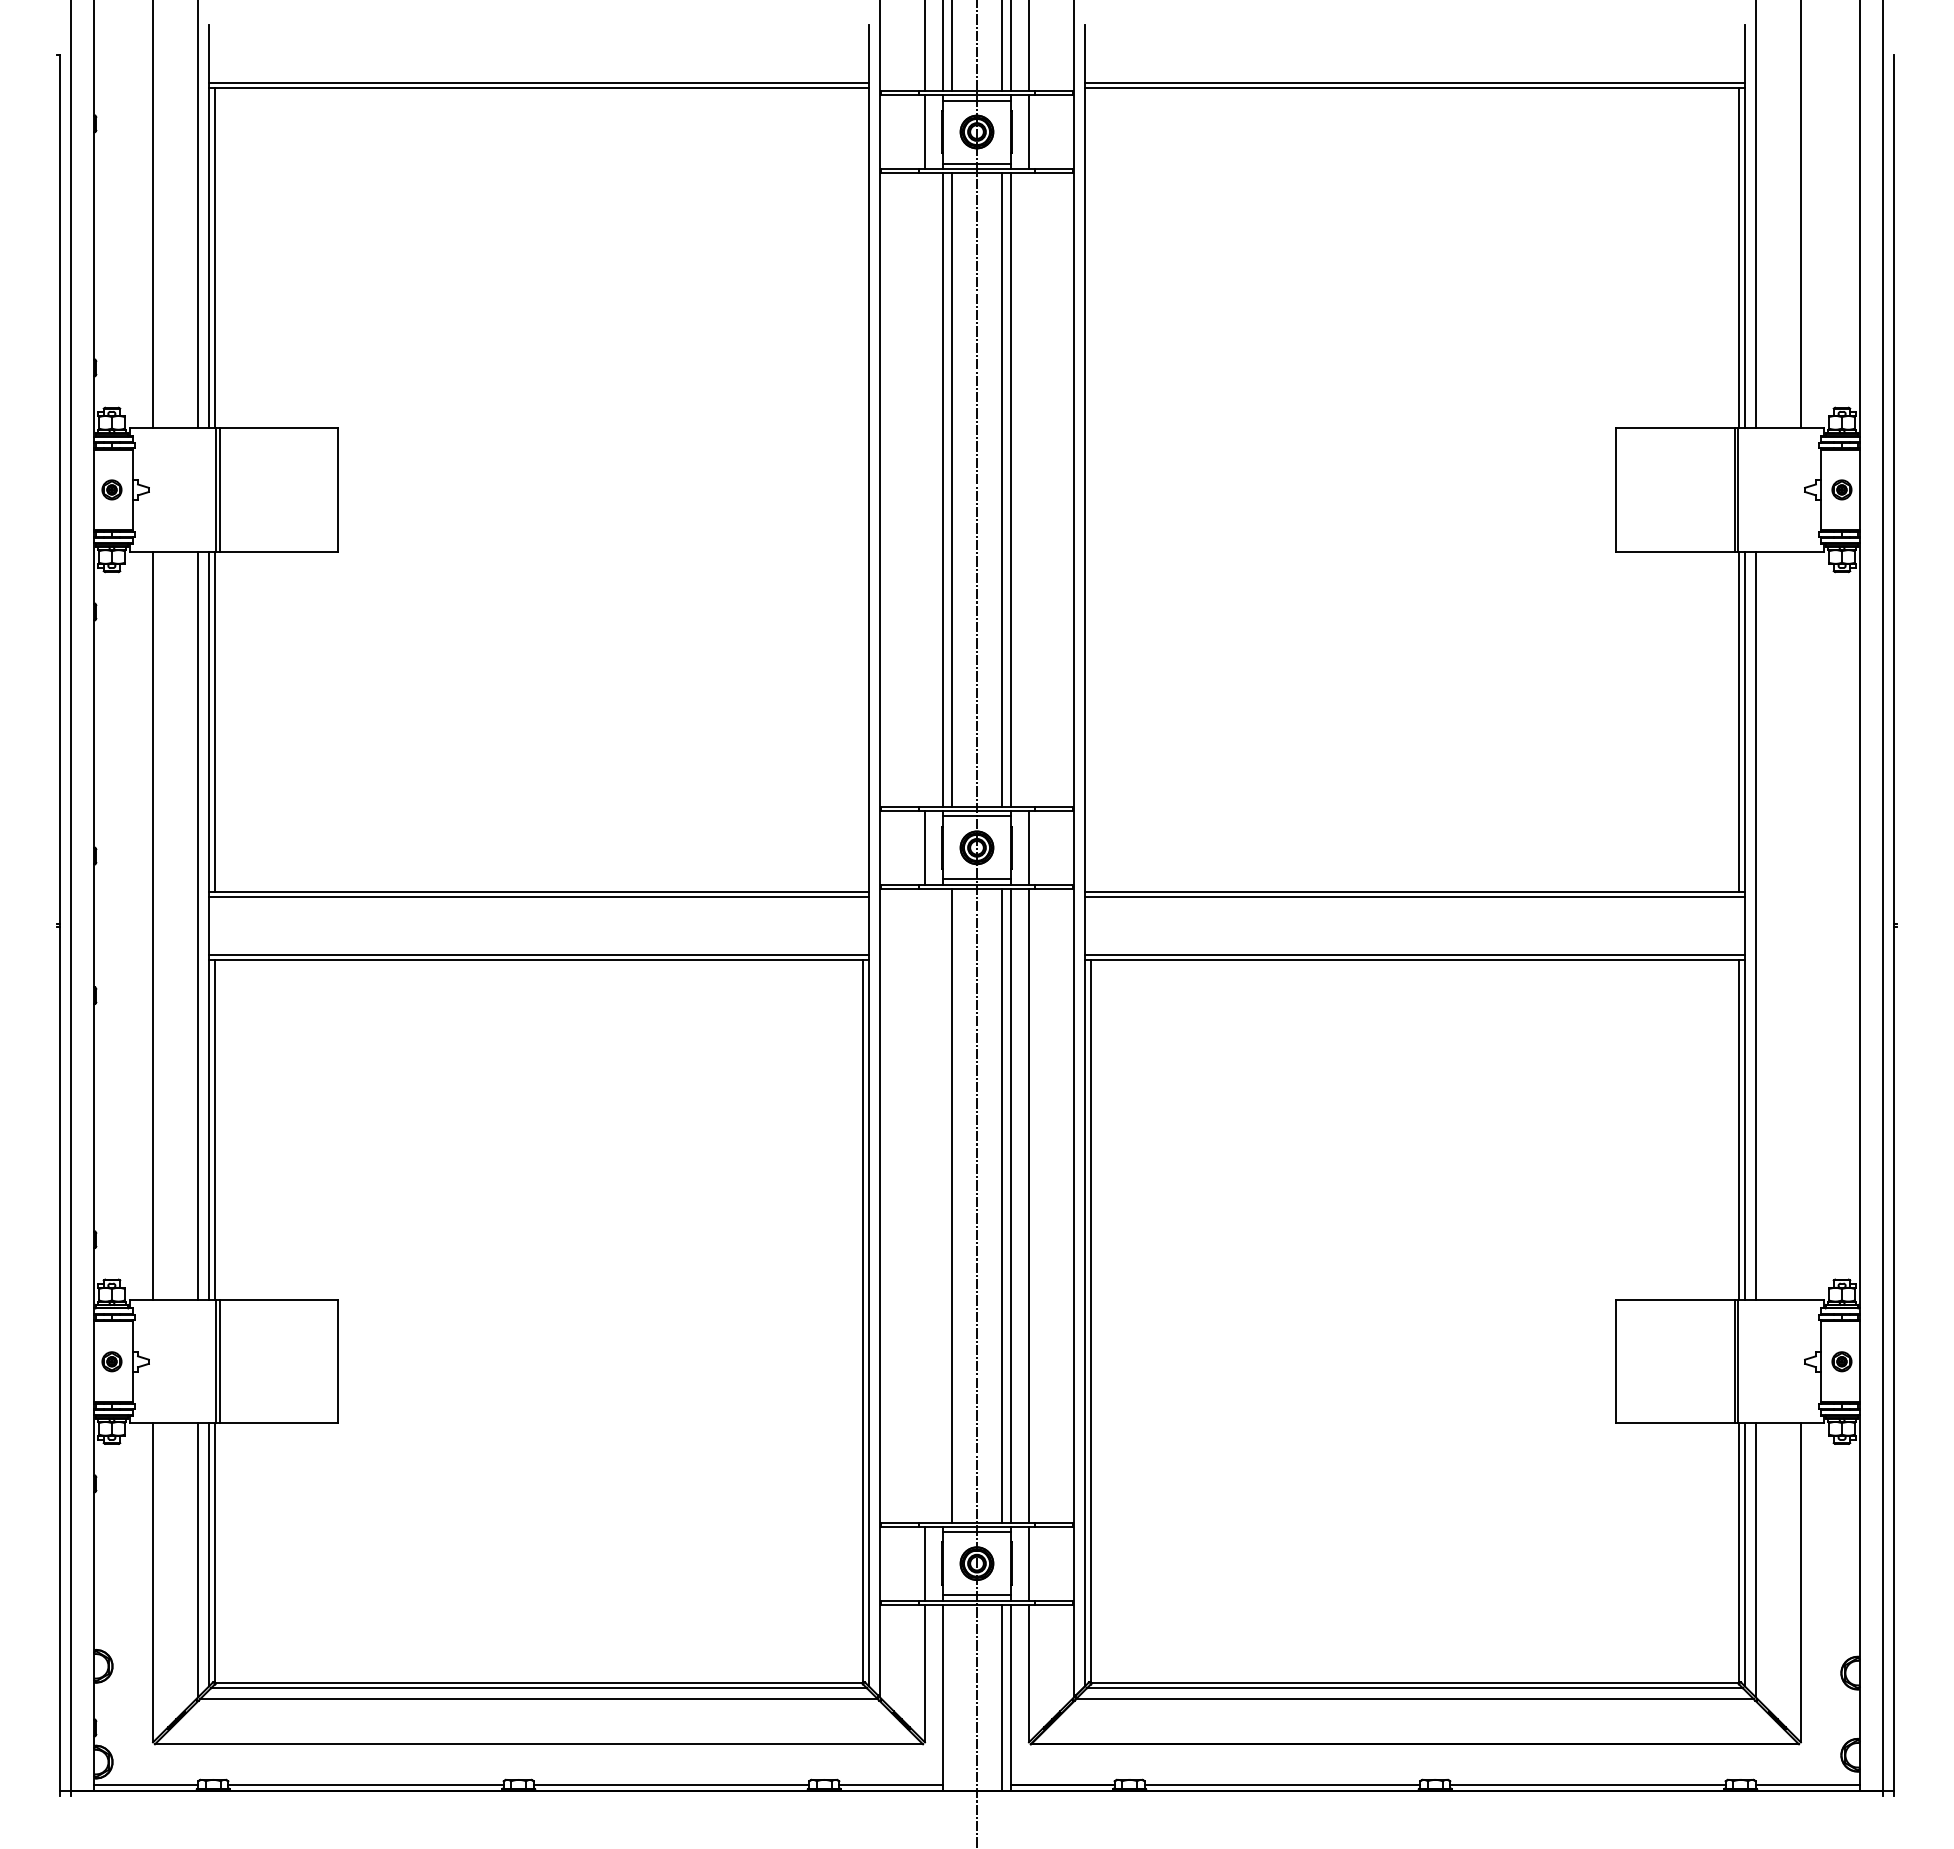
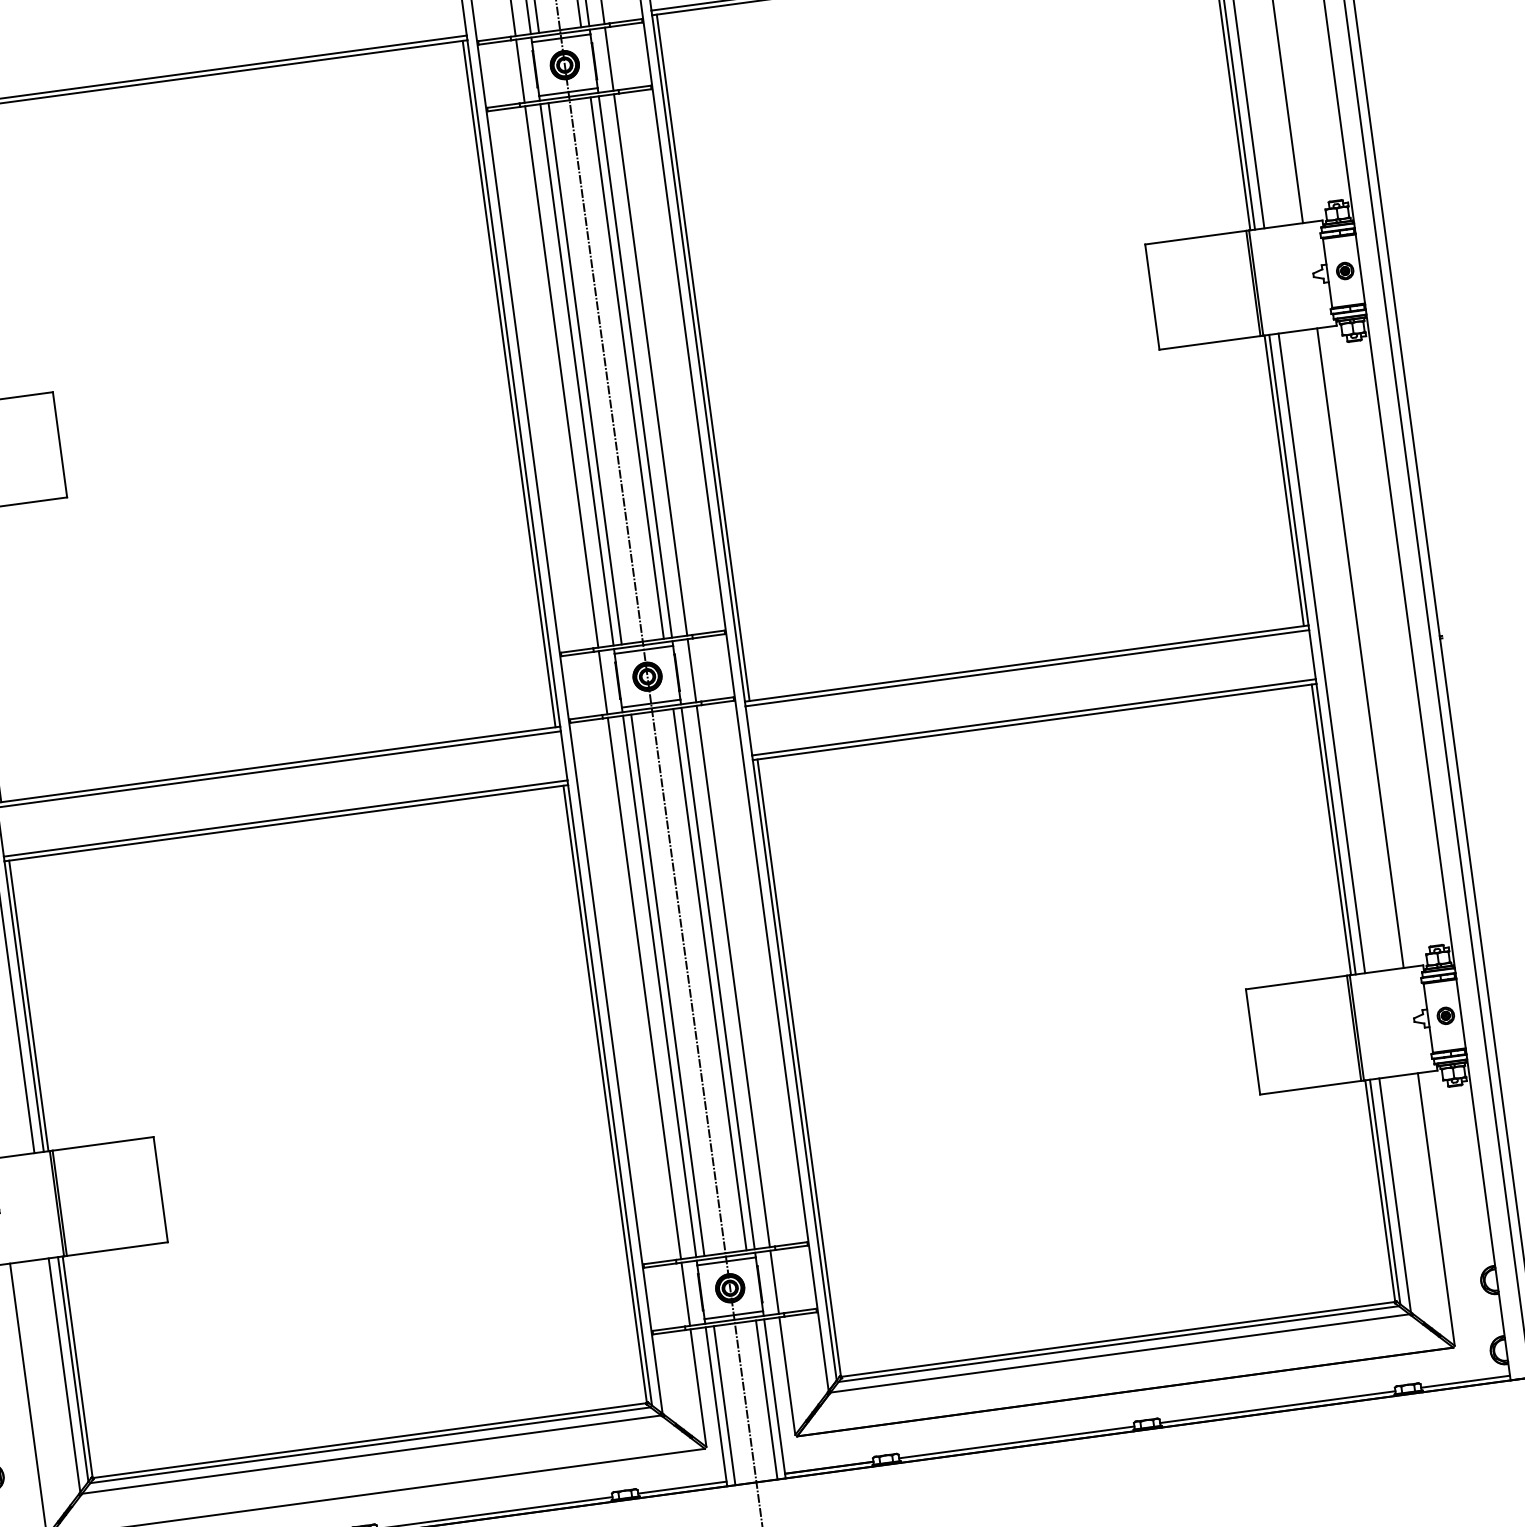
line: (863, 489) -> (509, 383), added
line: (924, 489) -> (561, 376), added
line: (1029, 489) -> (651, 364), added
line: (1090, 489) -> (703, 357), added
line: (1800, 925) -> (1360, 647), added
line: (924, 1205) -> (644, 988), added
line: (942, 1205) -> (659, 986), added
line: (952, 1697) -> (724, 1405), added

